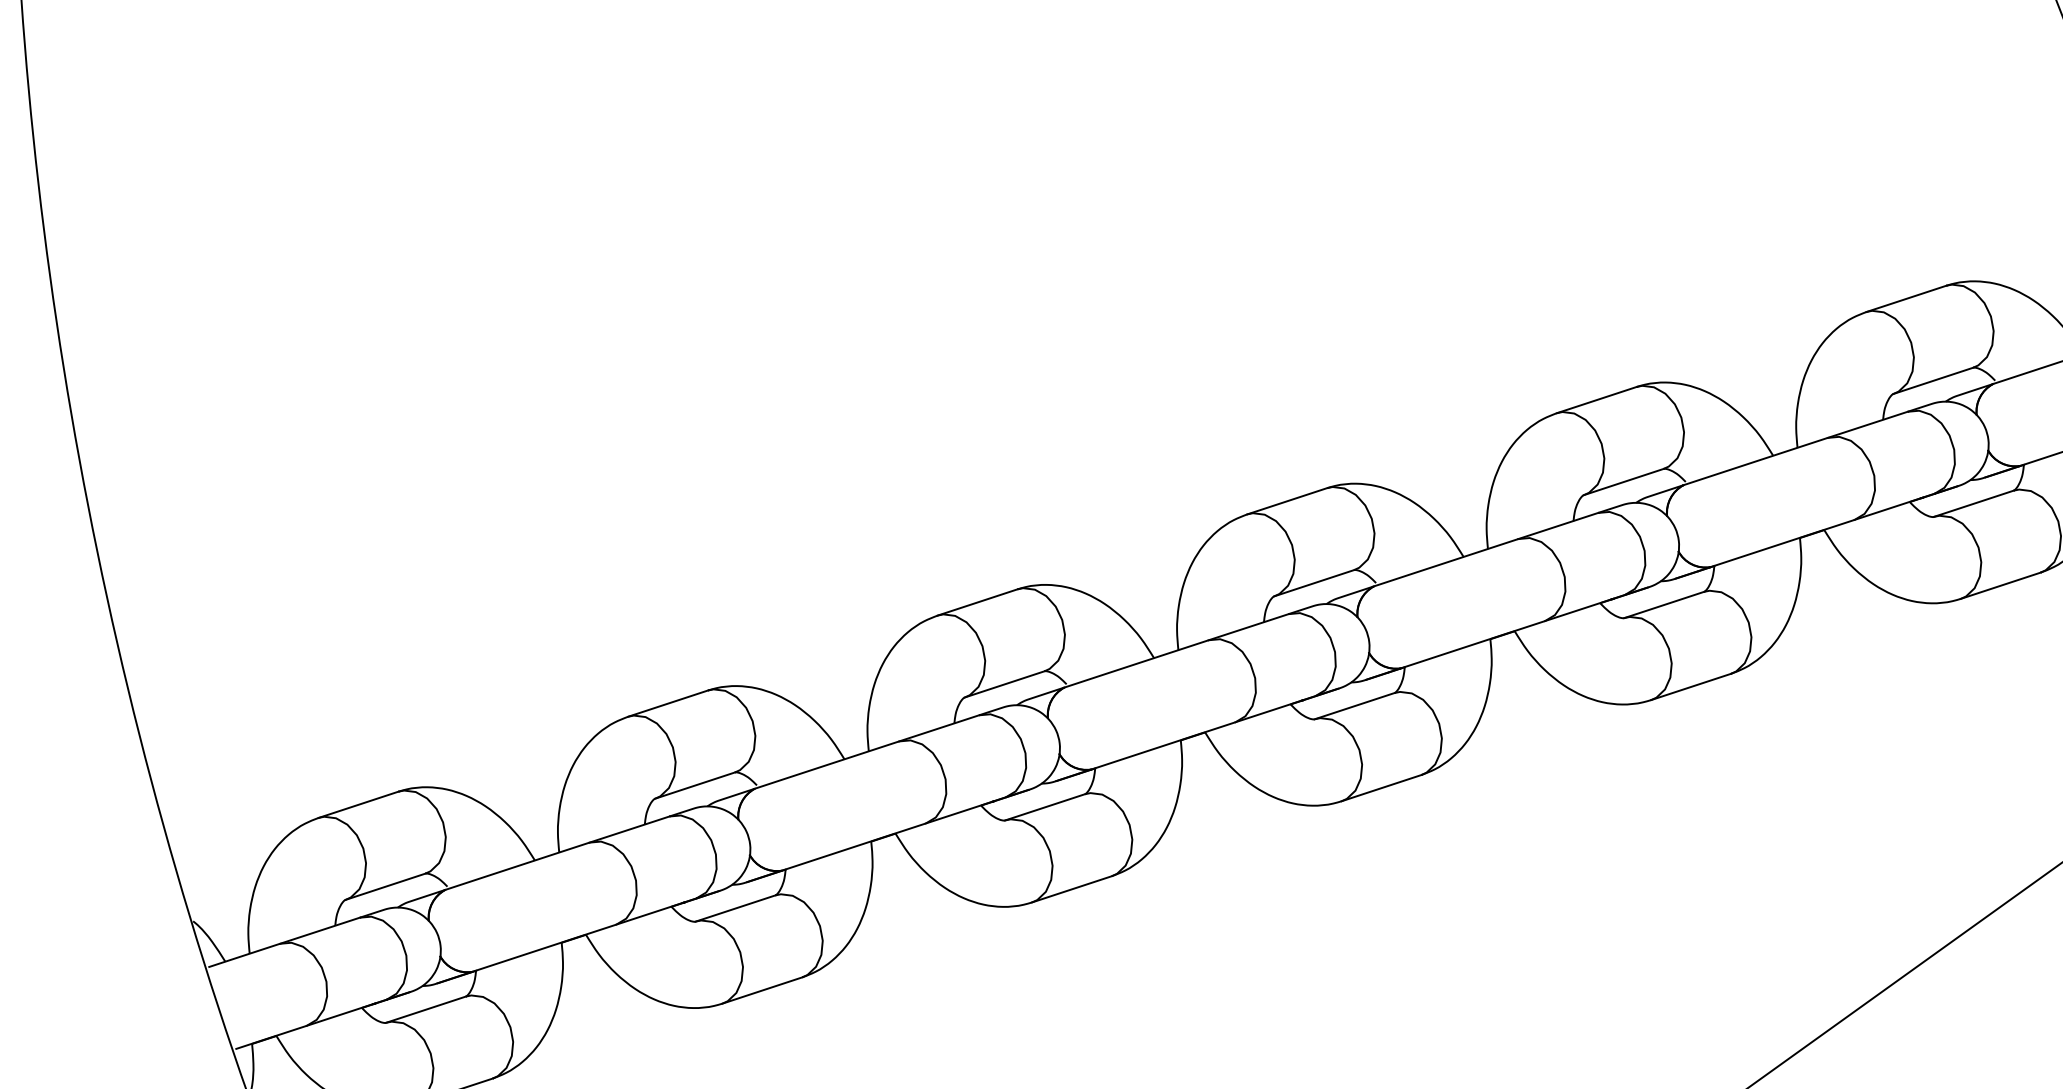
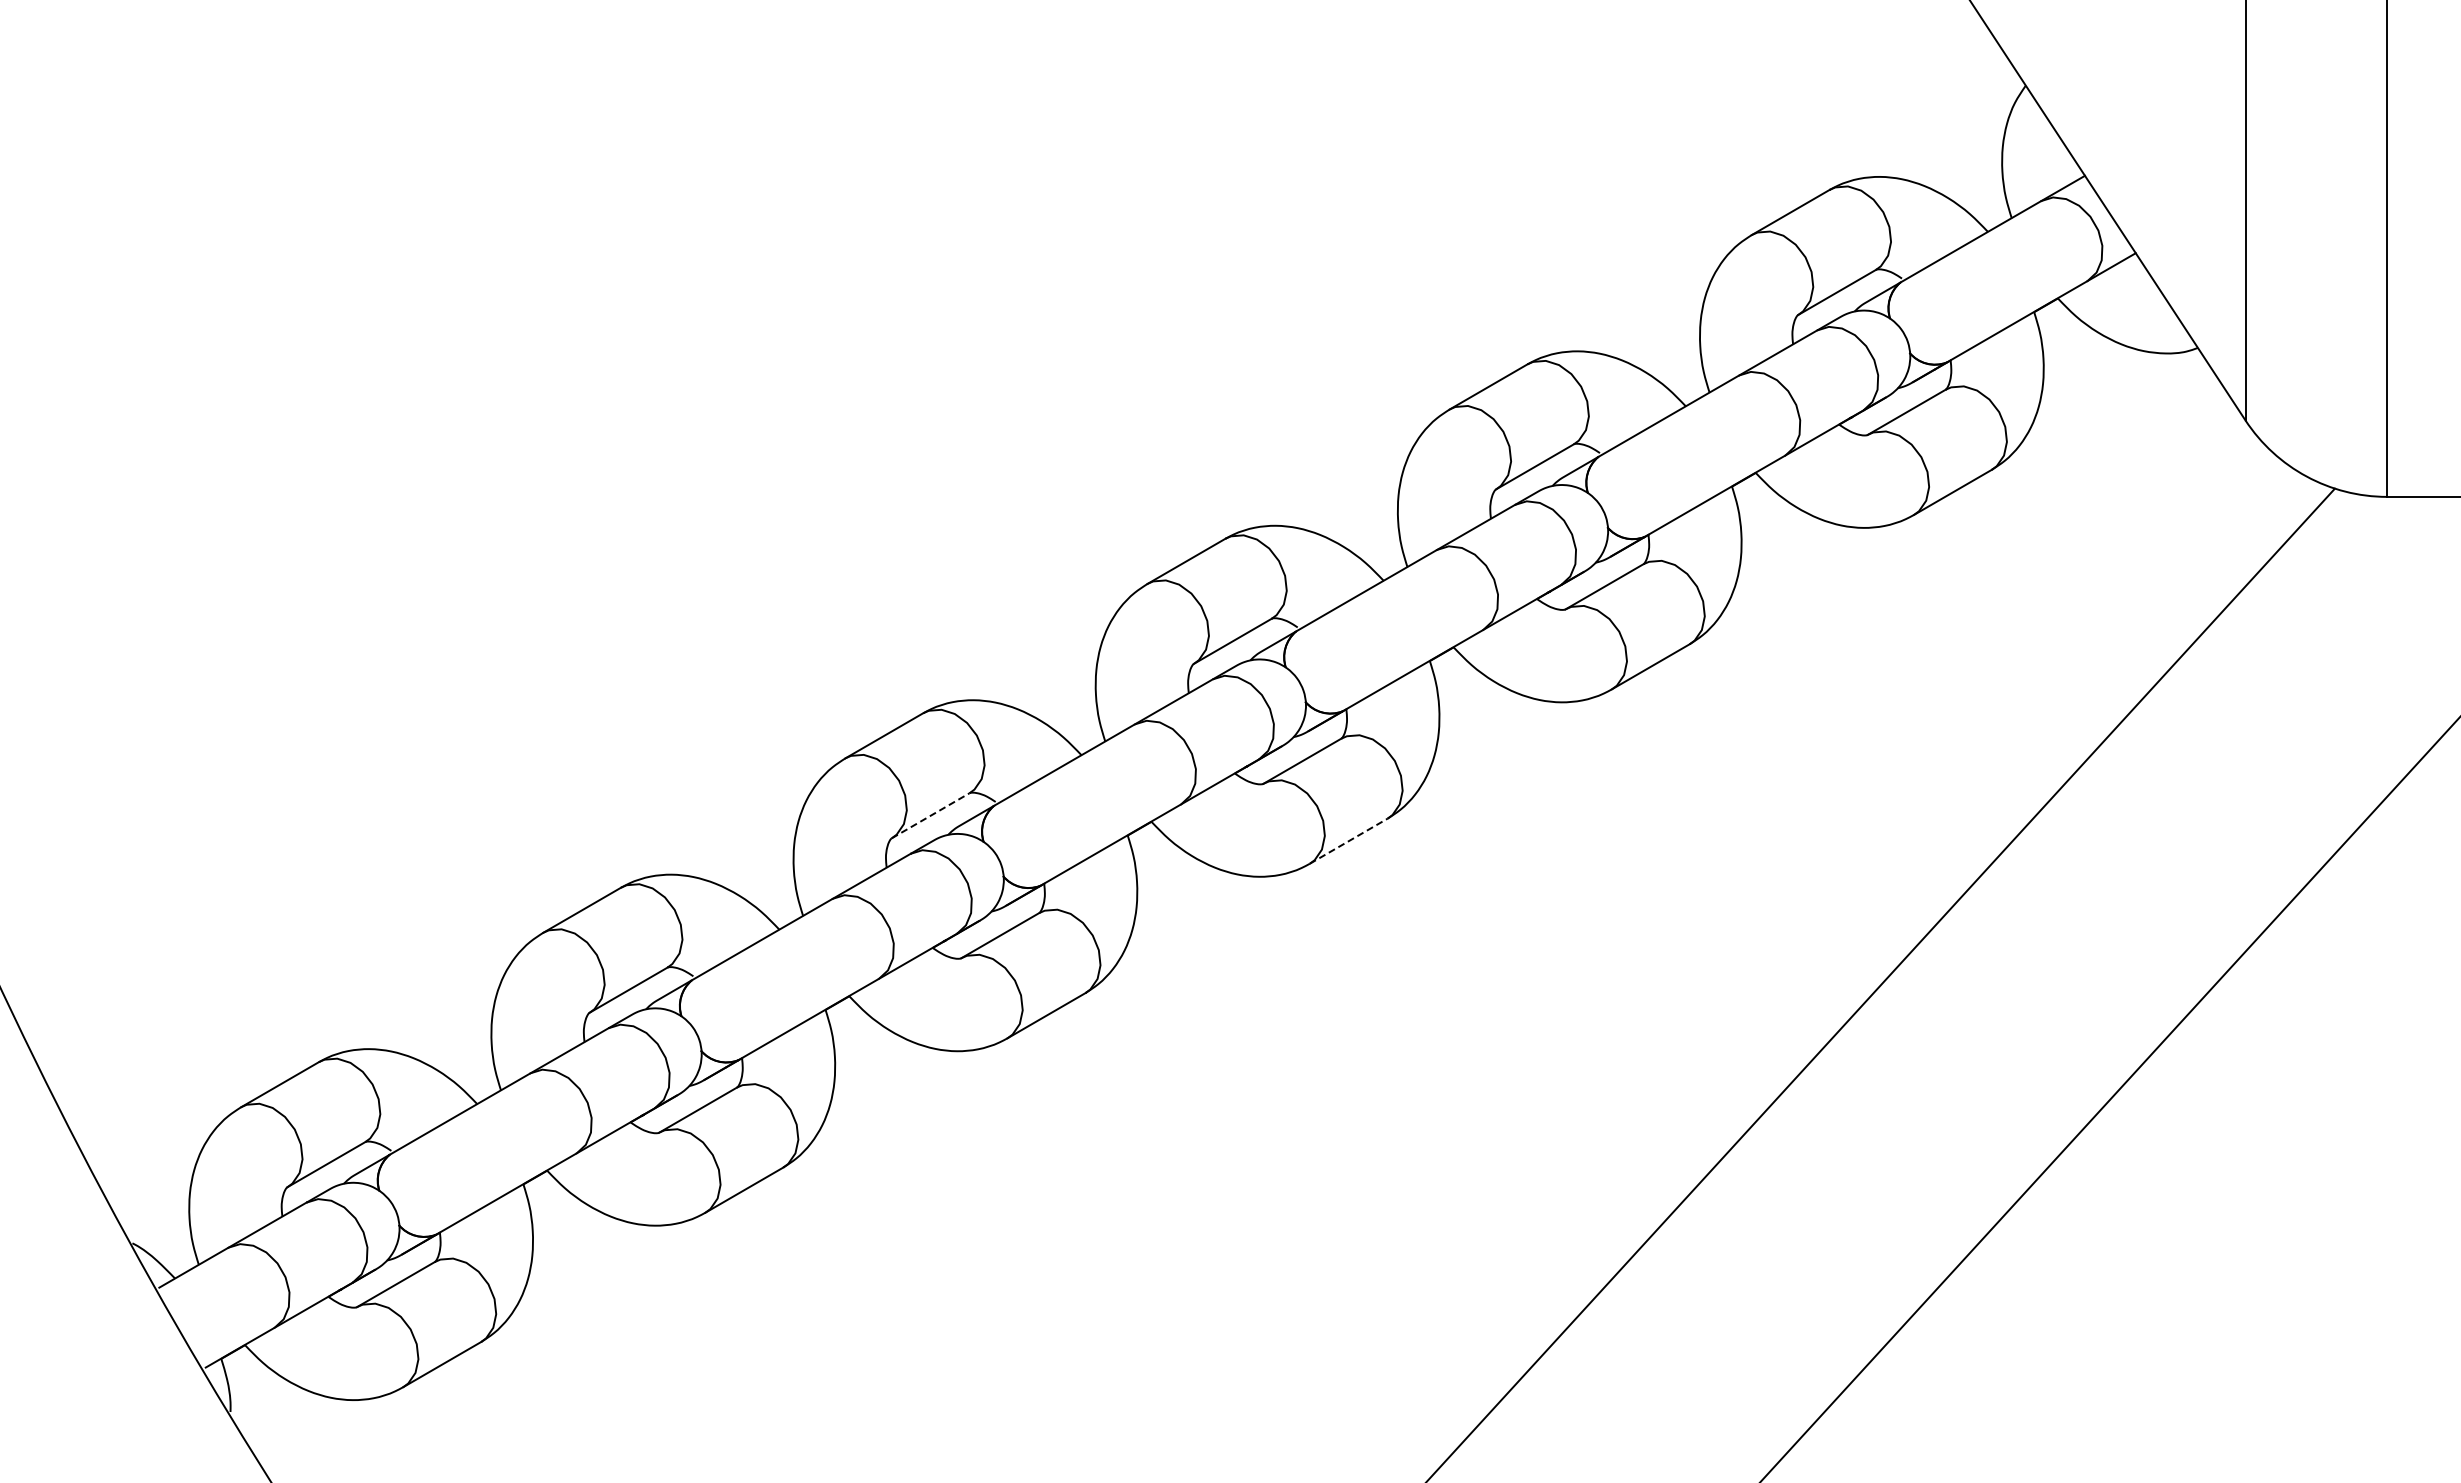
line: (1004, 684) -> (930, 815), solid -> dashed
line: (1381, 788) -> (1348, 841), solid -> dashed

